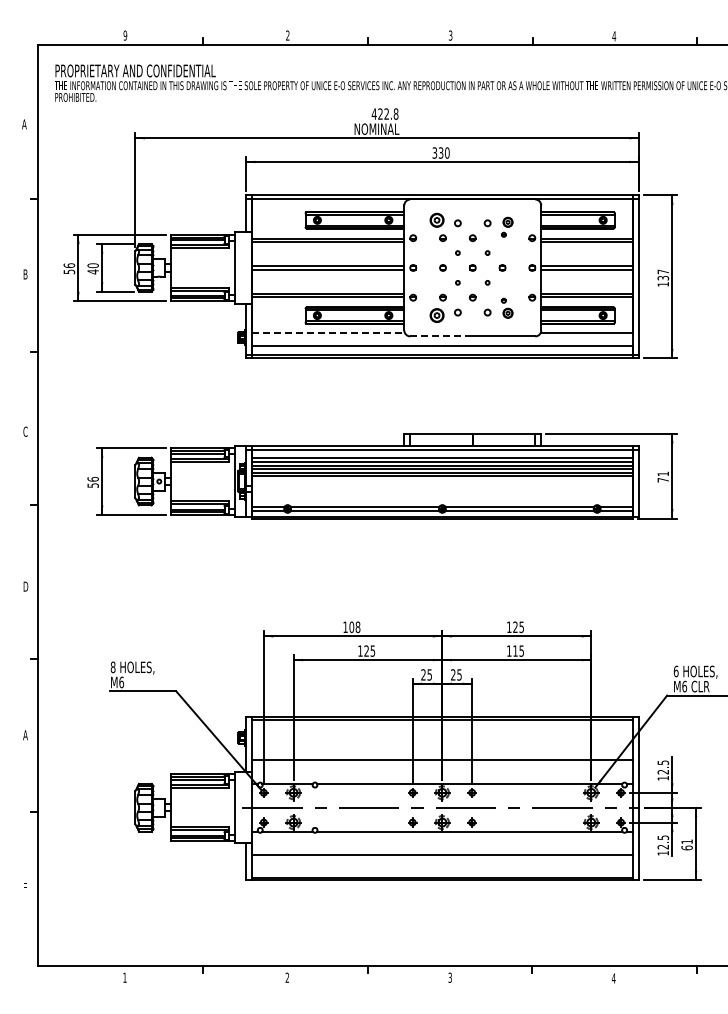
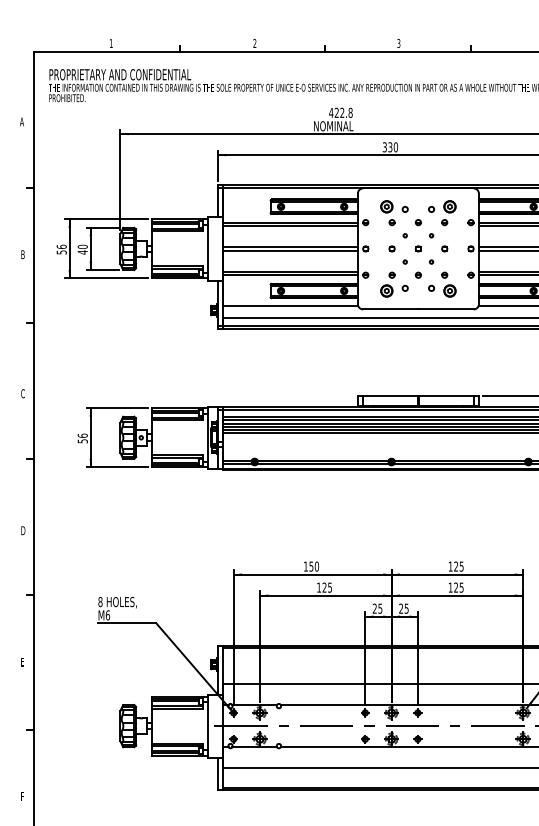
text: (125, 35) -> (111, 43), 9 -> 1
part: (506, 226) -> (448, 212), size x1.43
part: (506, 307) -> (448, 283), size x1.43
line: (328, 332) -> (290, 305), dashed -> solid
line: (441, 336) -> (390, 309), dashed -> solid
text: (354, 626) -> (313, 565), 108 -> 150
text: (515, 650) -> (456, 587), 115 -> 125
text: (25, 735) -> (22, 662), A -> E

